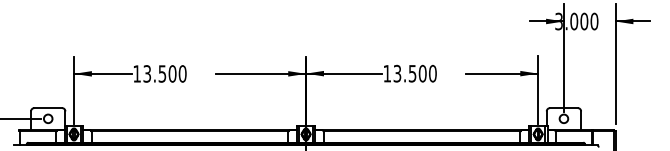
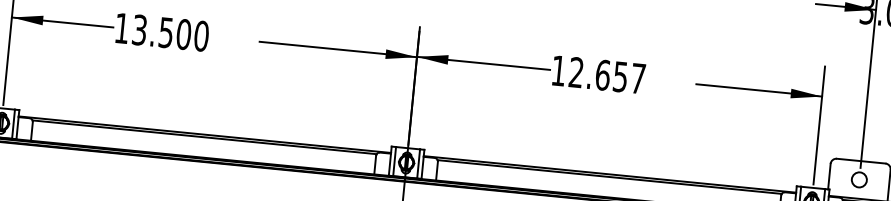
text: (414, 73) -> (606, 75), 13.500 -> 12.657

